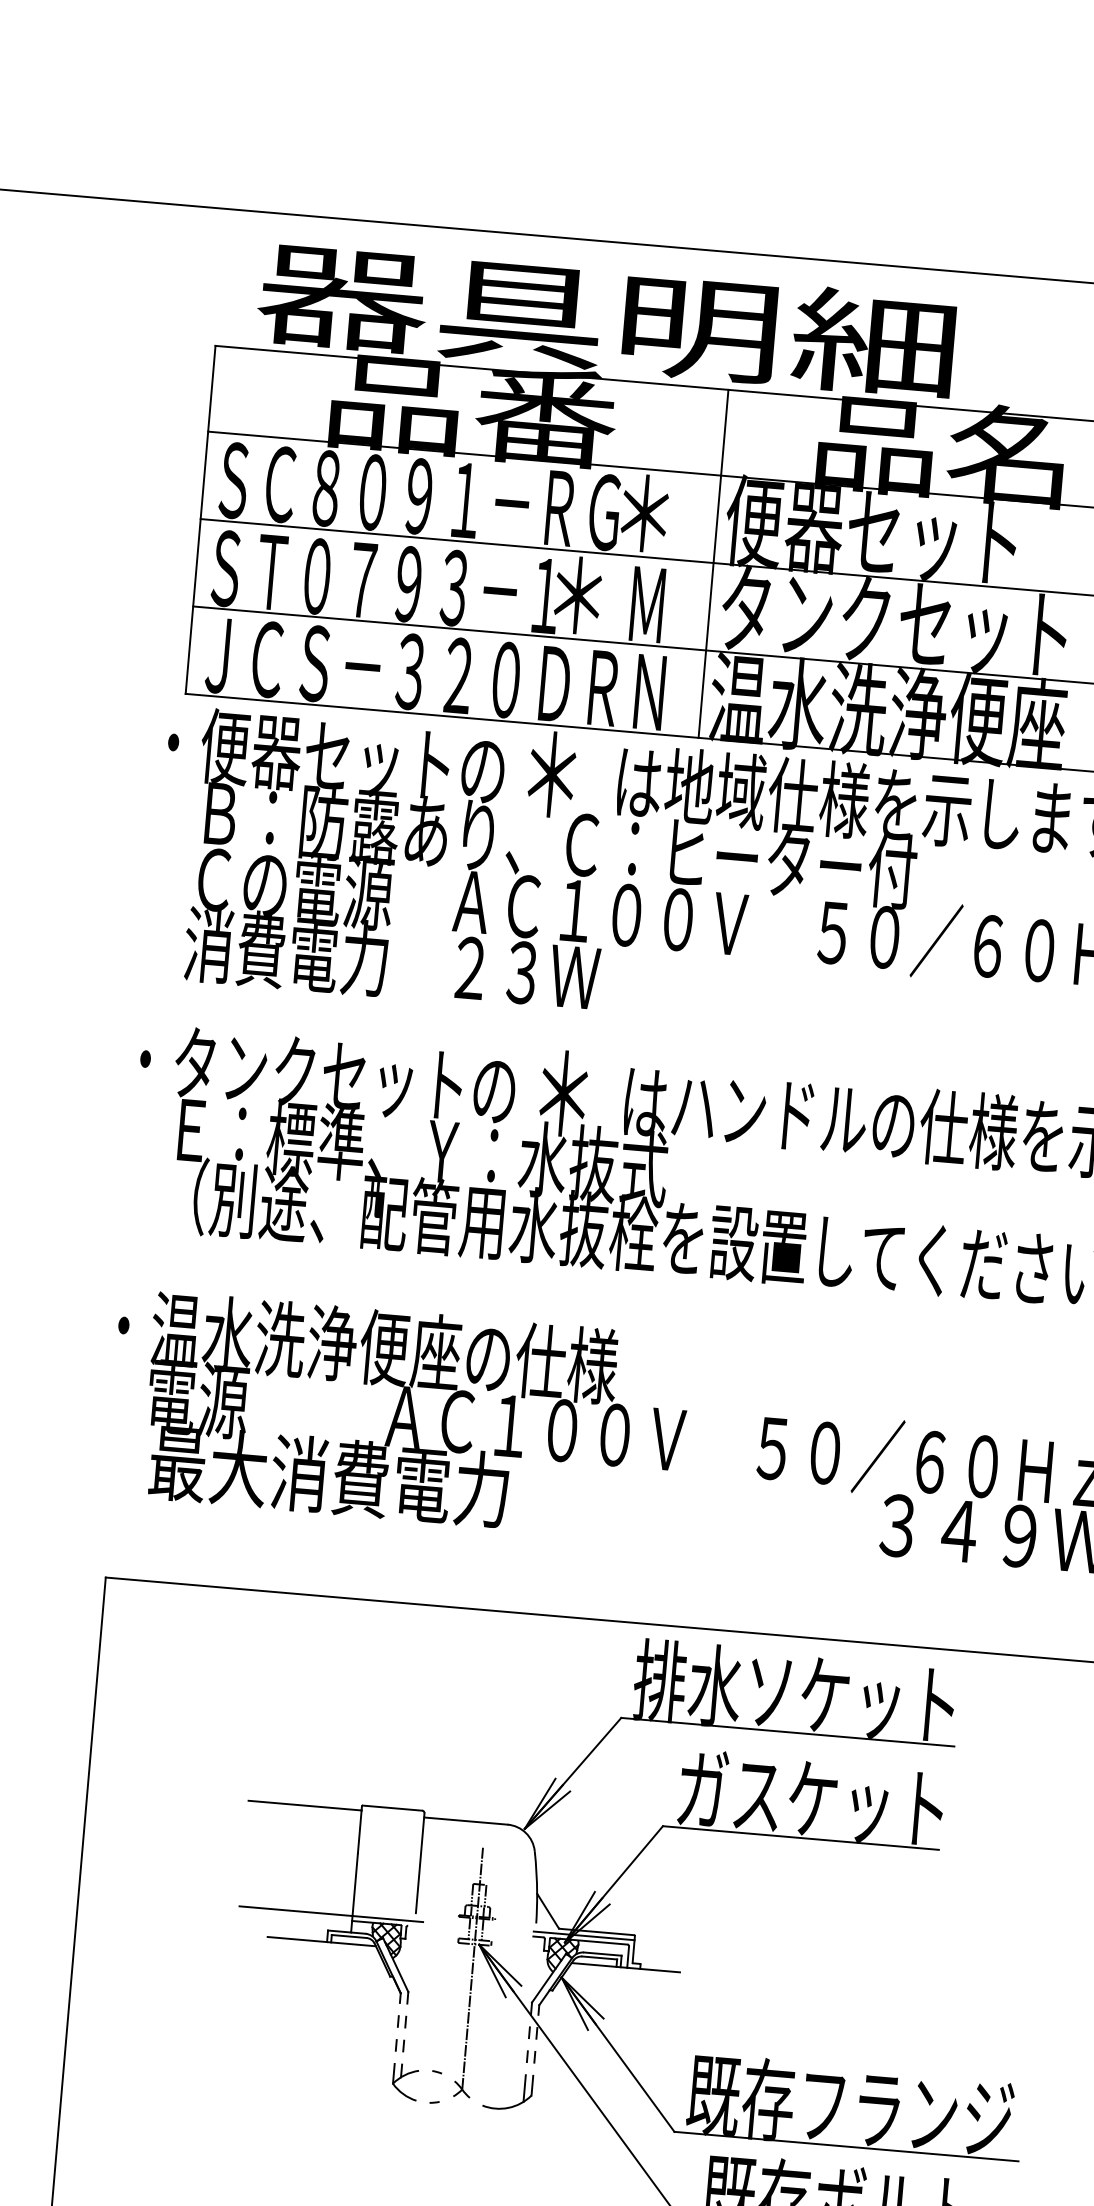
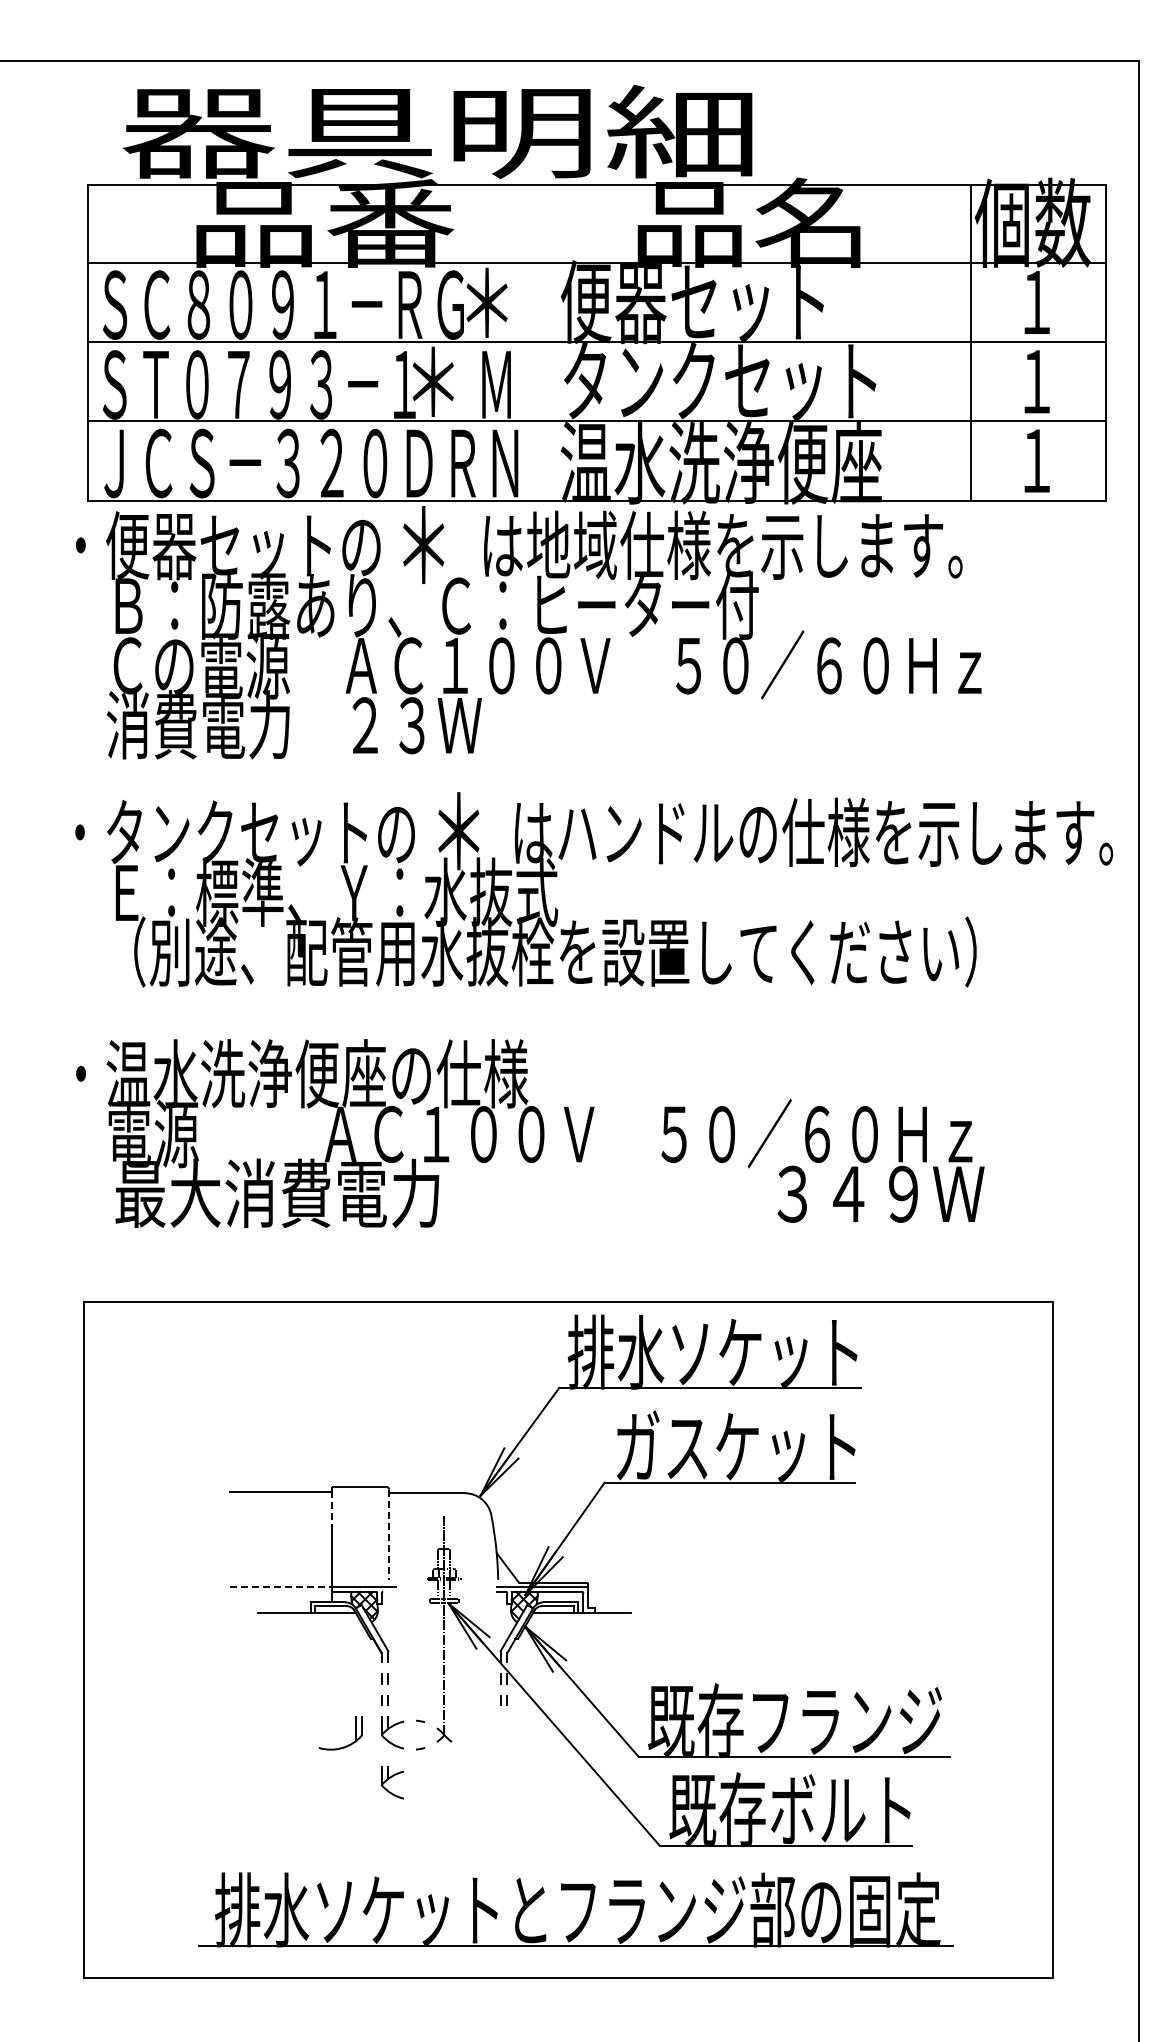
line: (713, 563) -> (552, 342), removed
line: (359, 1831) -> (332, 1510), solid -> dashed
line: (420, 1864) -> (389, 1535), solid -> dashed
line: (296, 1911) -> (281, 1587), solid -> dashed
part: (509, 2106) -> (343, 1746), moved
part: (400, 2136) -> (392, 1782), added

